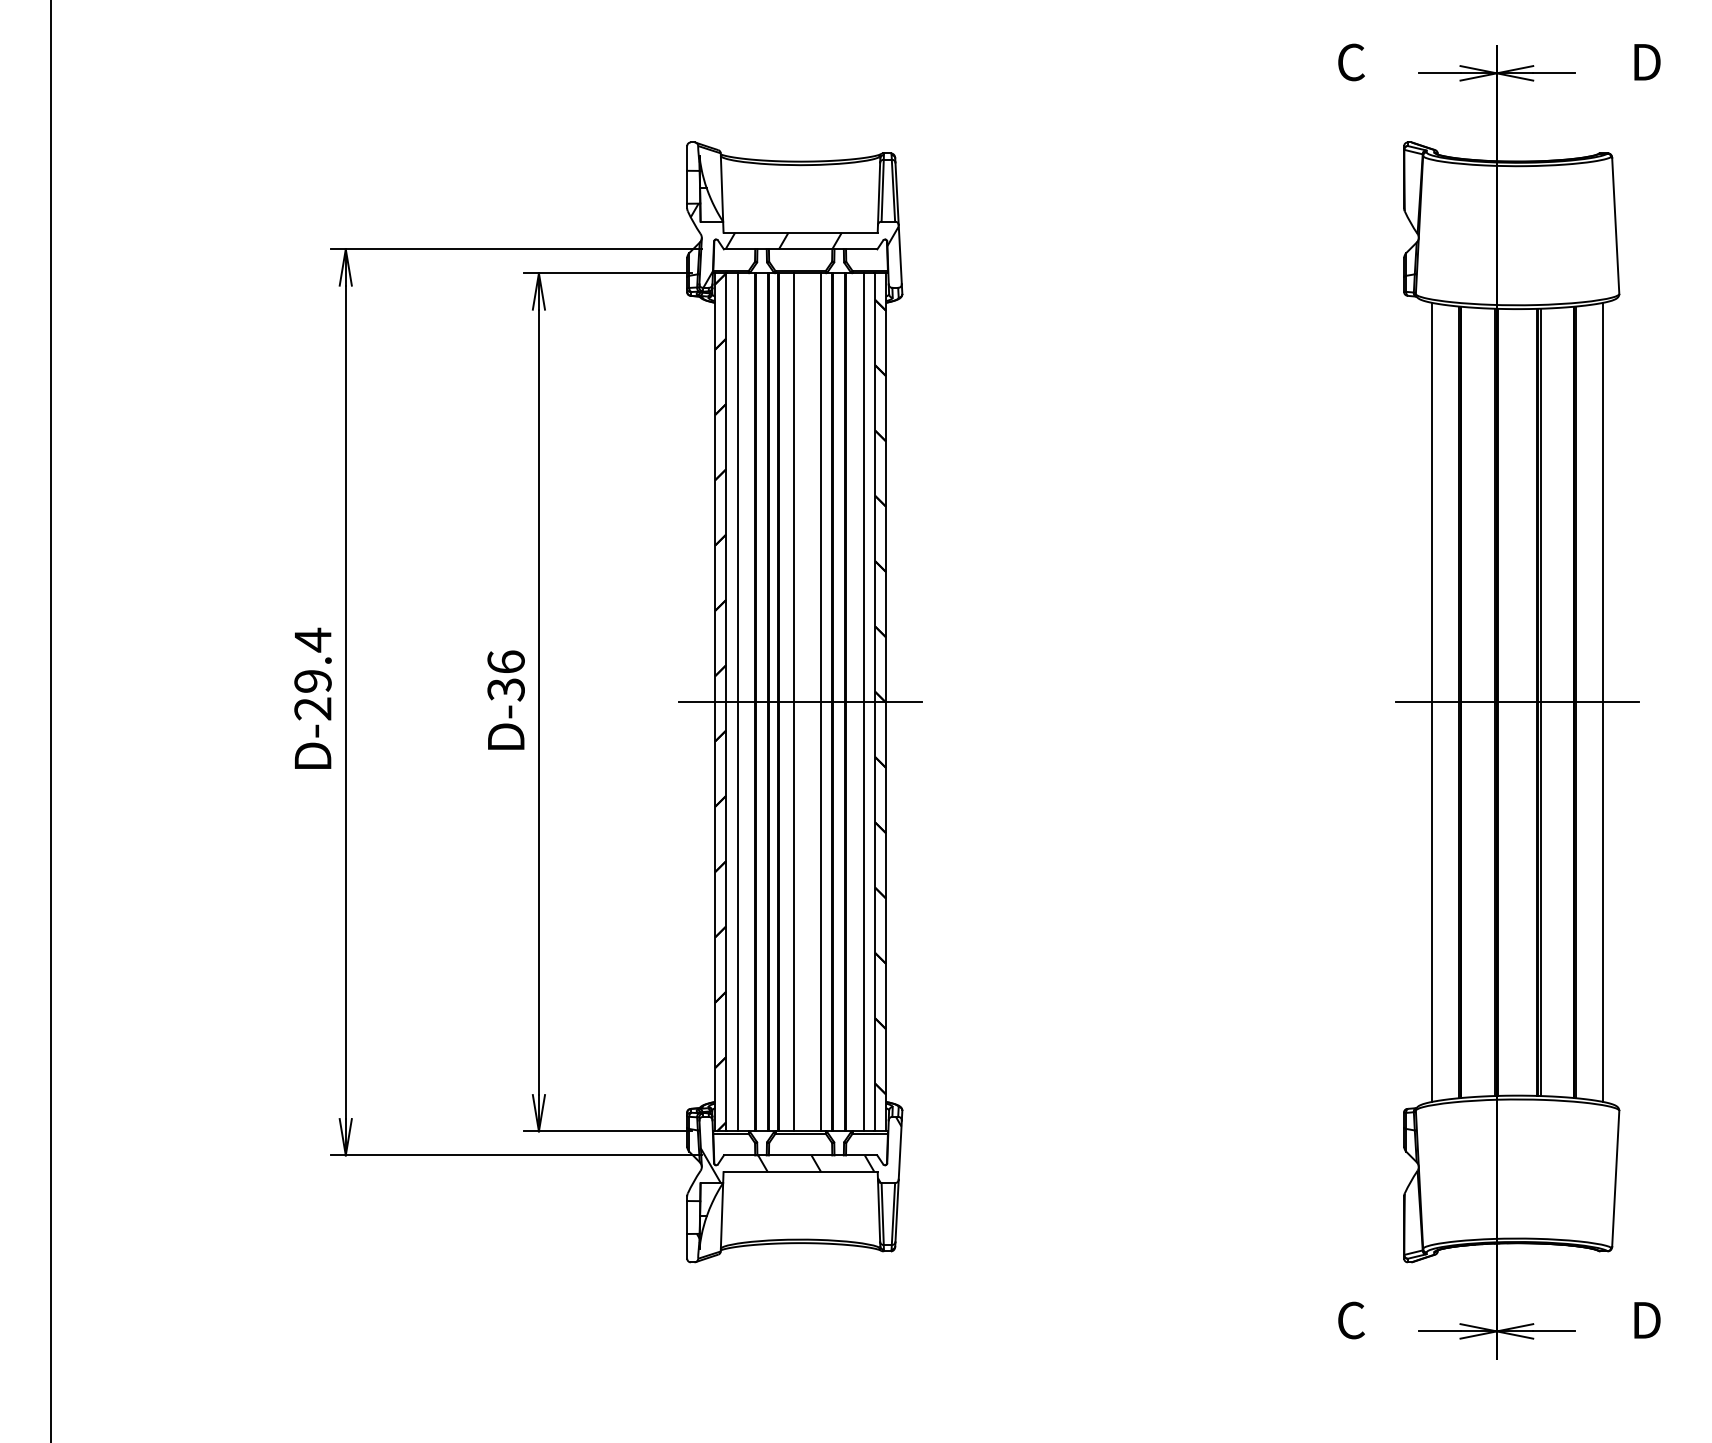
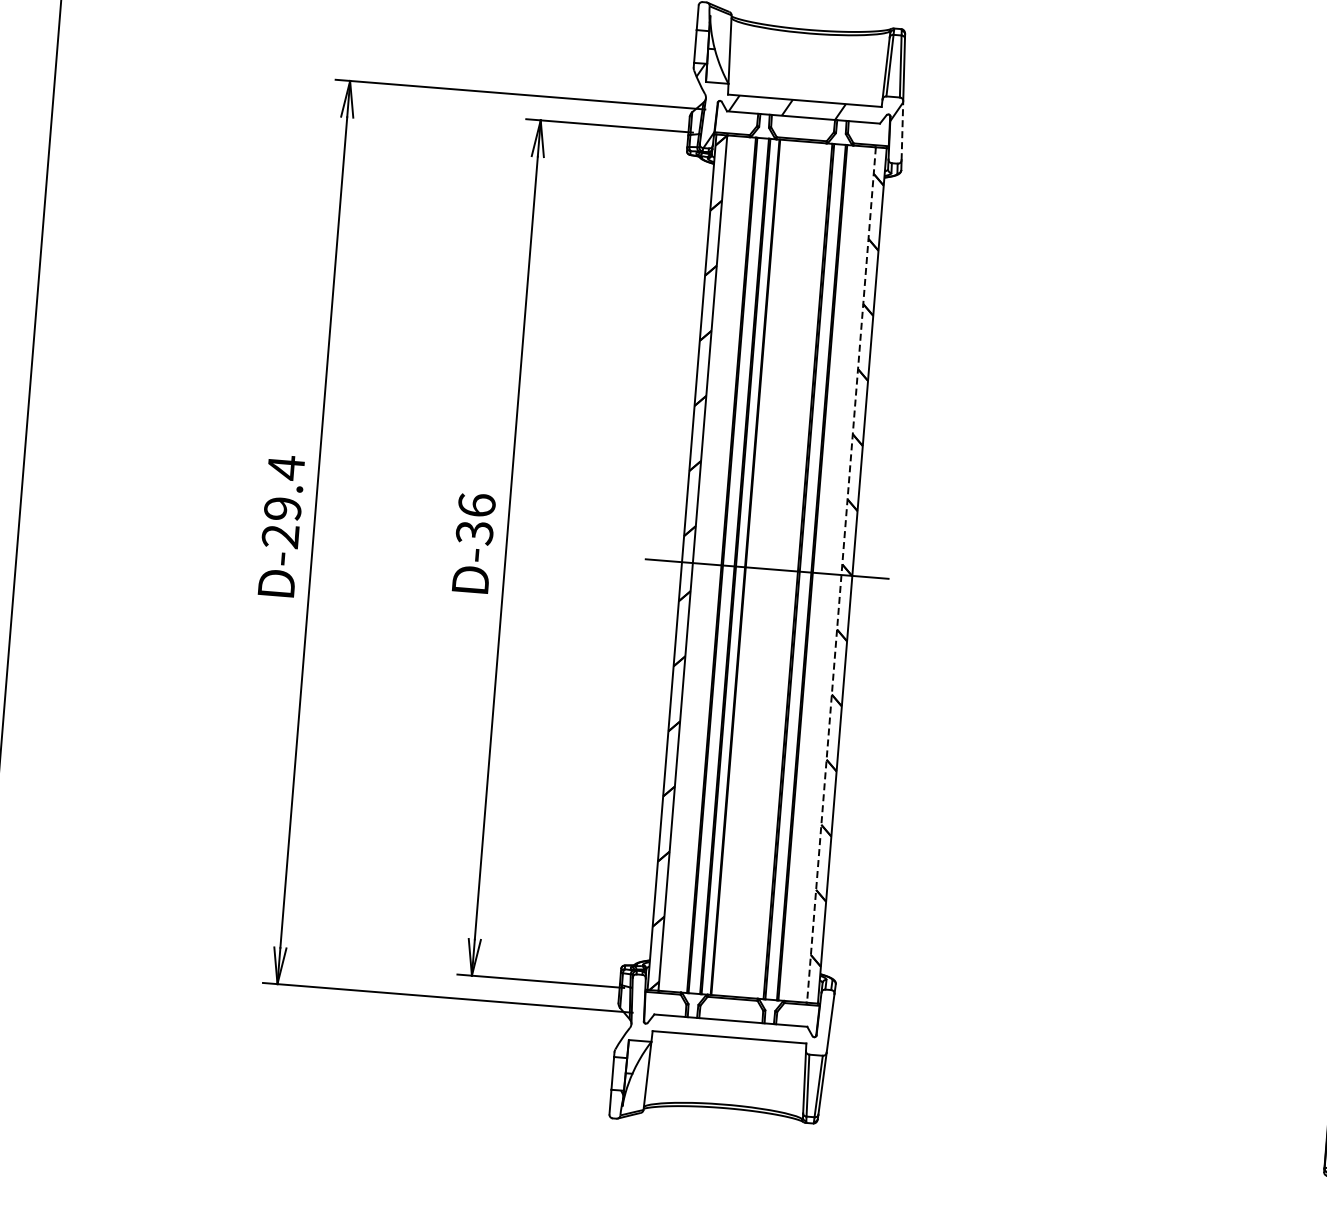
line: (900, 254) -> (902, 130), solid -> dashed
line: (737, 702) -> (704, 564), removed
line: (793, 702) -> (760, 568), removed
line: (820, 702) -> (786, 570), removed
line: (863, 702) -> (829, 574), removed
line: (875, 702) -> (841, 575), solid -> dashed
hatch: (800, 1149) -> (731, 1014), removed

